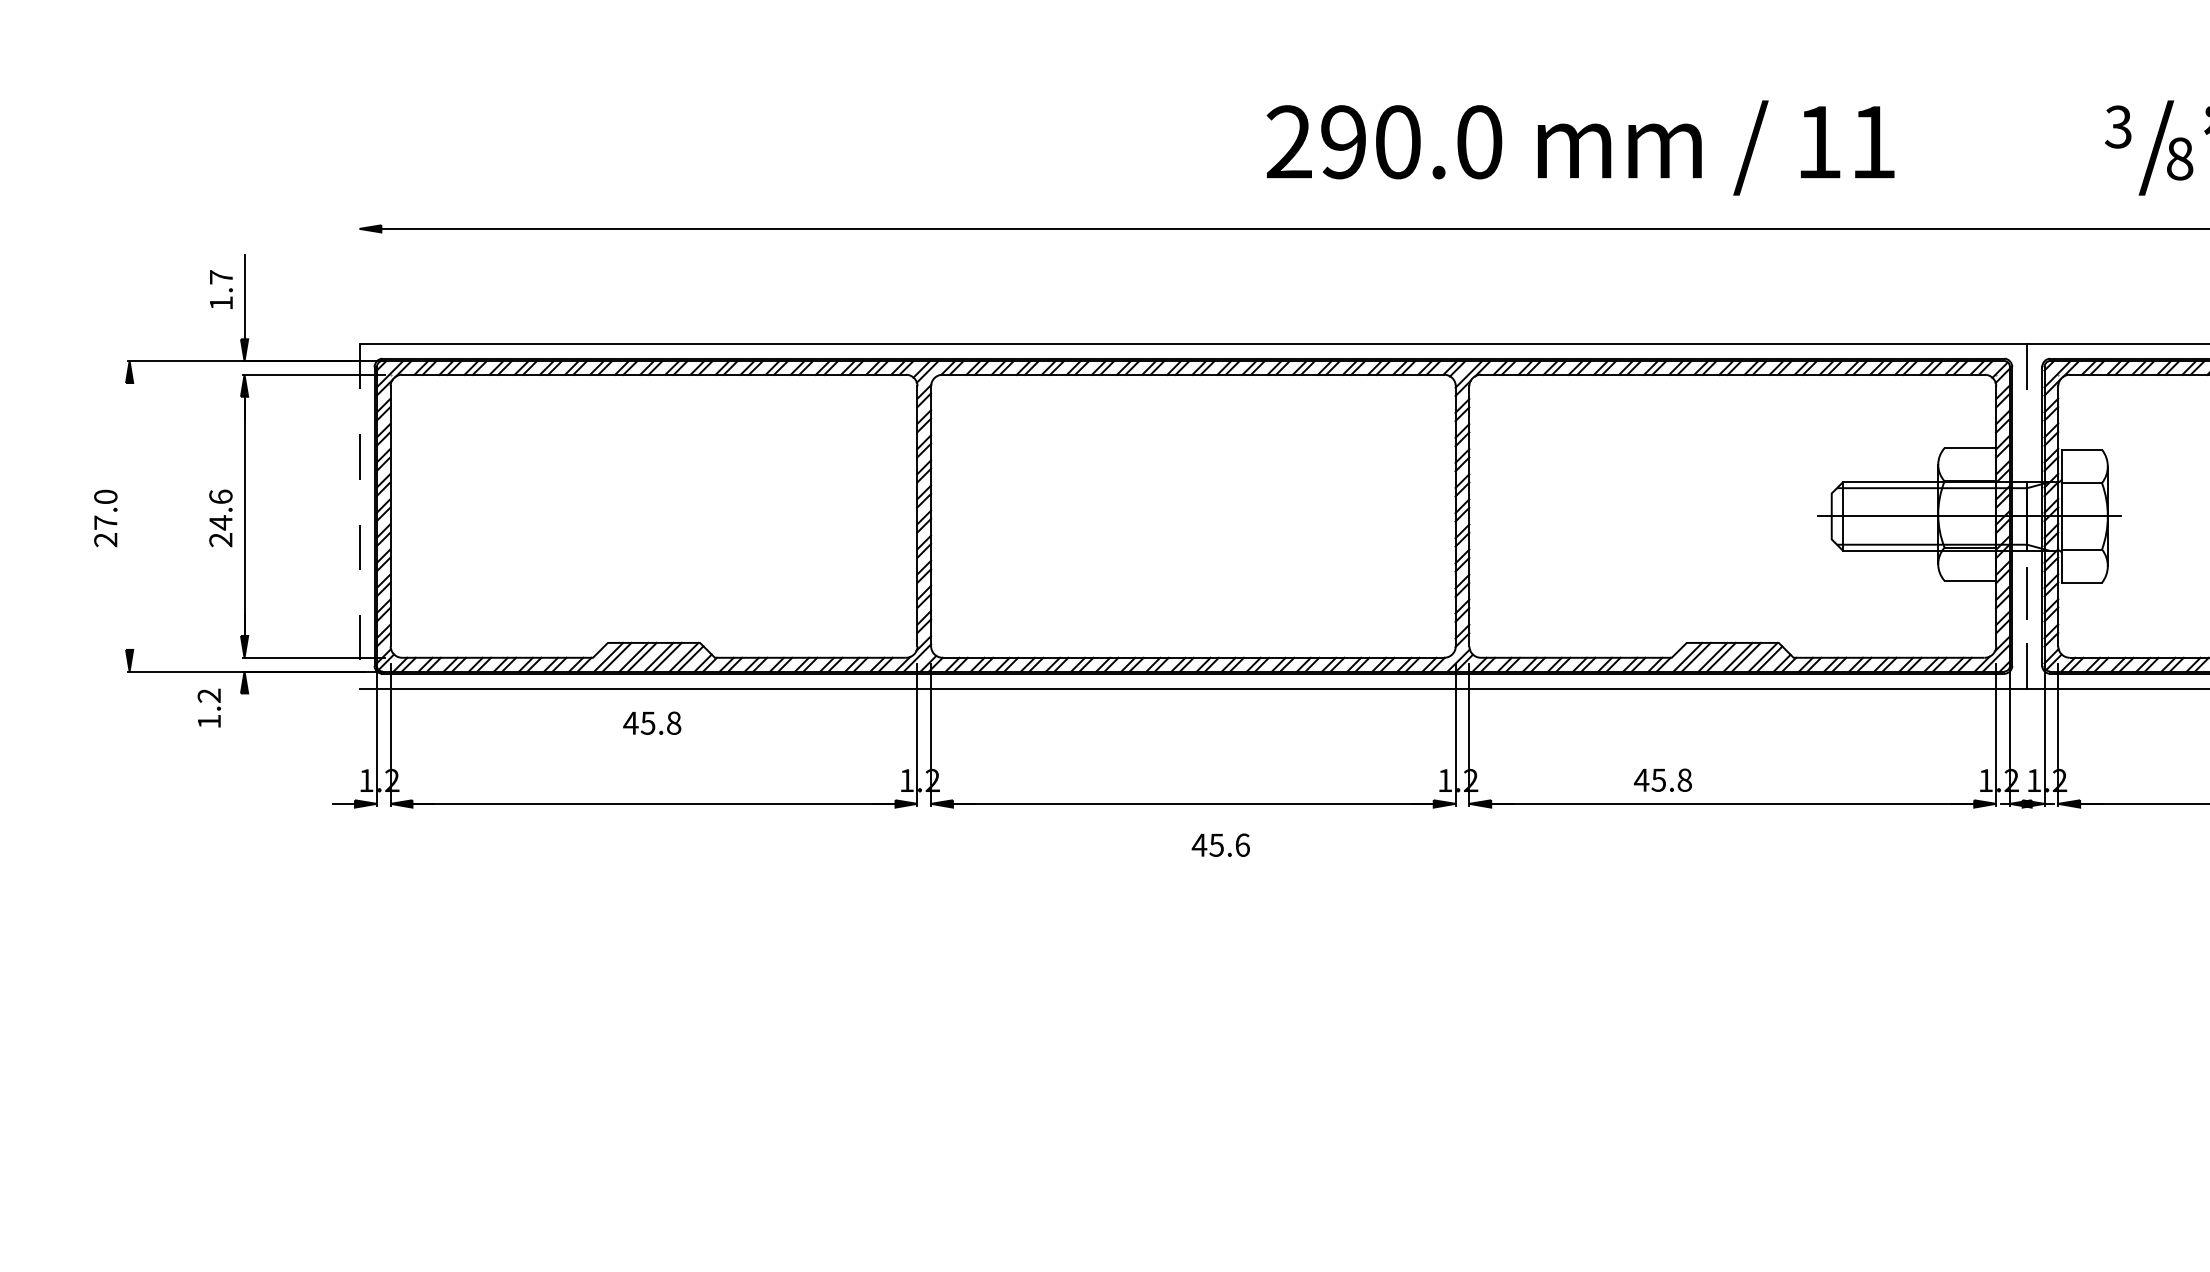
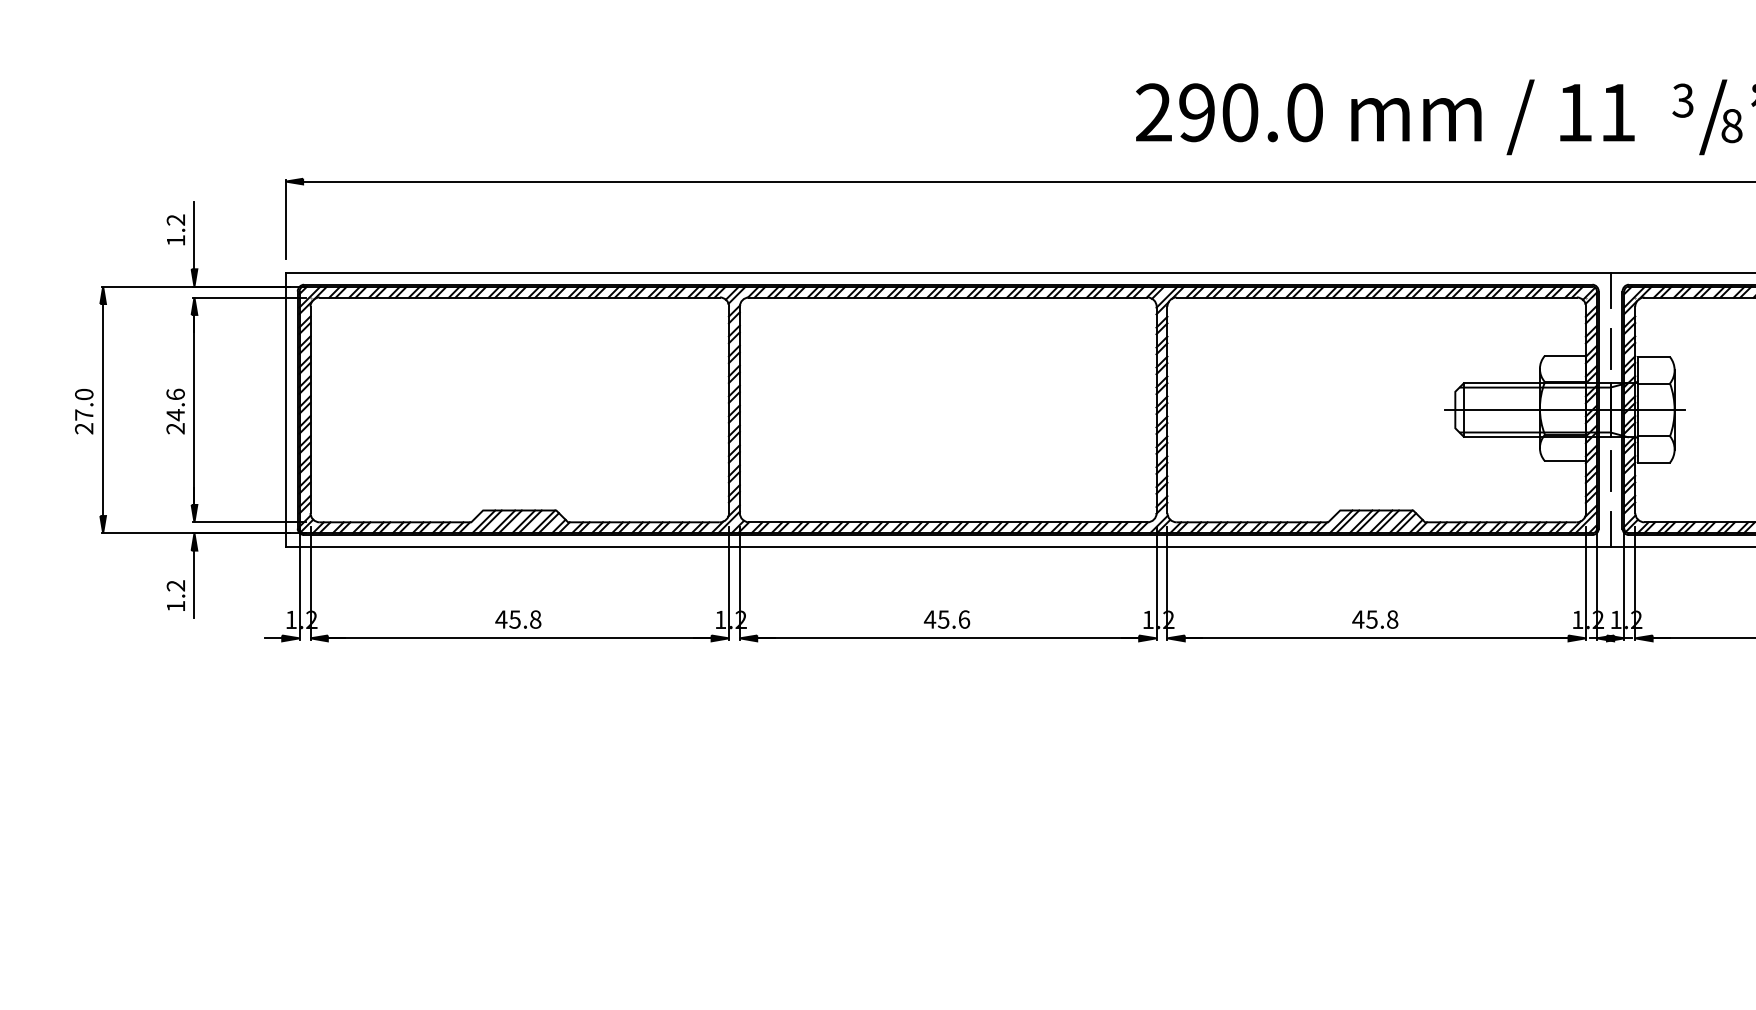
text: (1580, 147) -> (1385, 116), moved
line: (359, 276) -> (285, 219), added
text: (220, 277) -> (175, 220), 1.7 -> 1.2
line: (2027, 439) -> (1610, 348), added
line: (129, 516) -> (103, 410), added
line: (359, 516) -> (285, 410), dashed -> solid
text: (208, 707) -> (175, 595), moved
text: (652, 722) -> (518, 618), moved
line: (244, 735) -> (194, 584), added
text: (1662, 779) -> (1374, 618), moved
text: (1220, 844) -> (946, 618), moved

